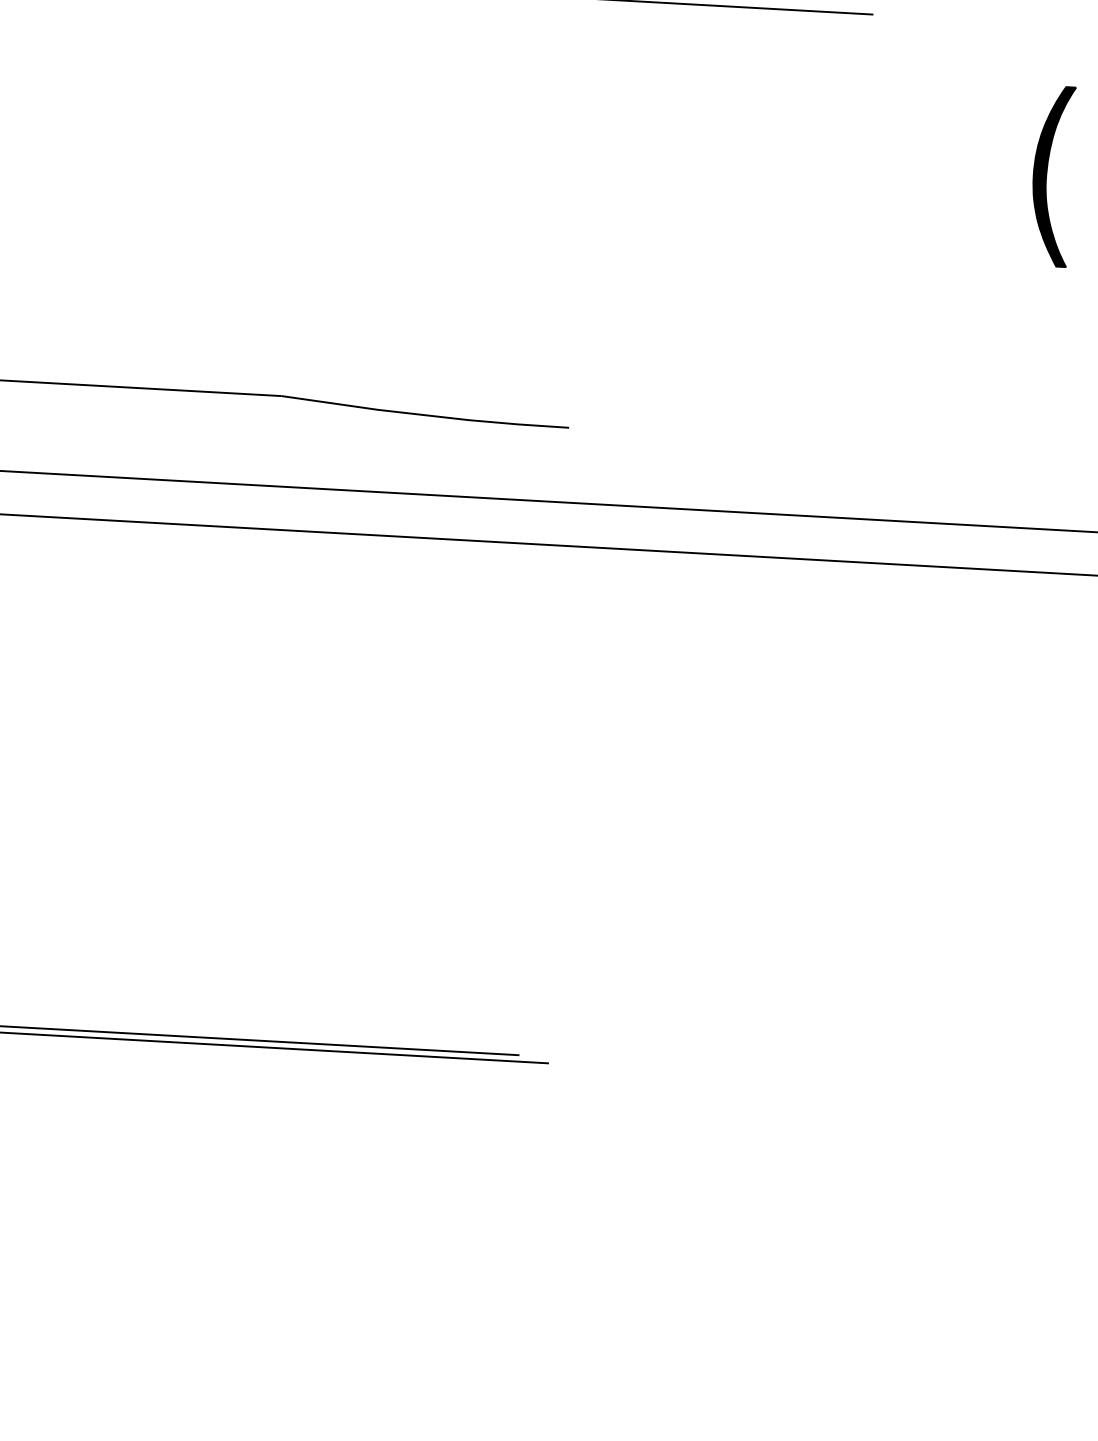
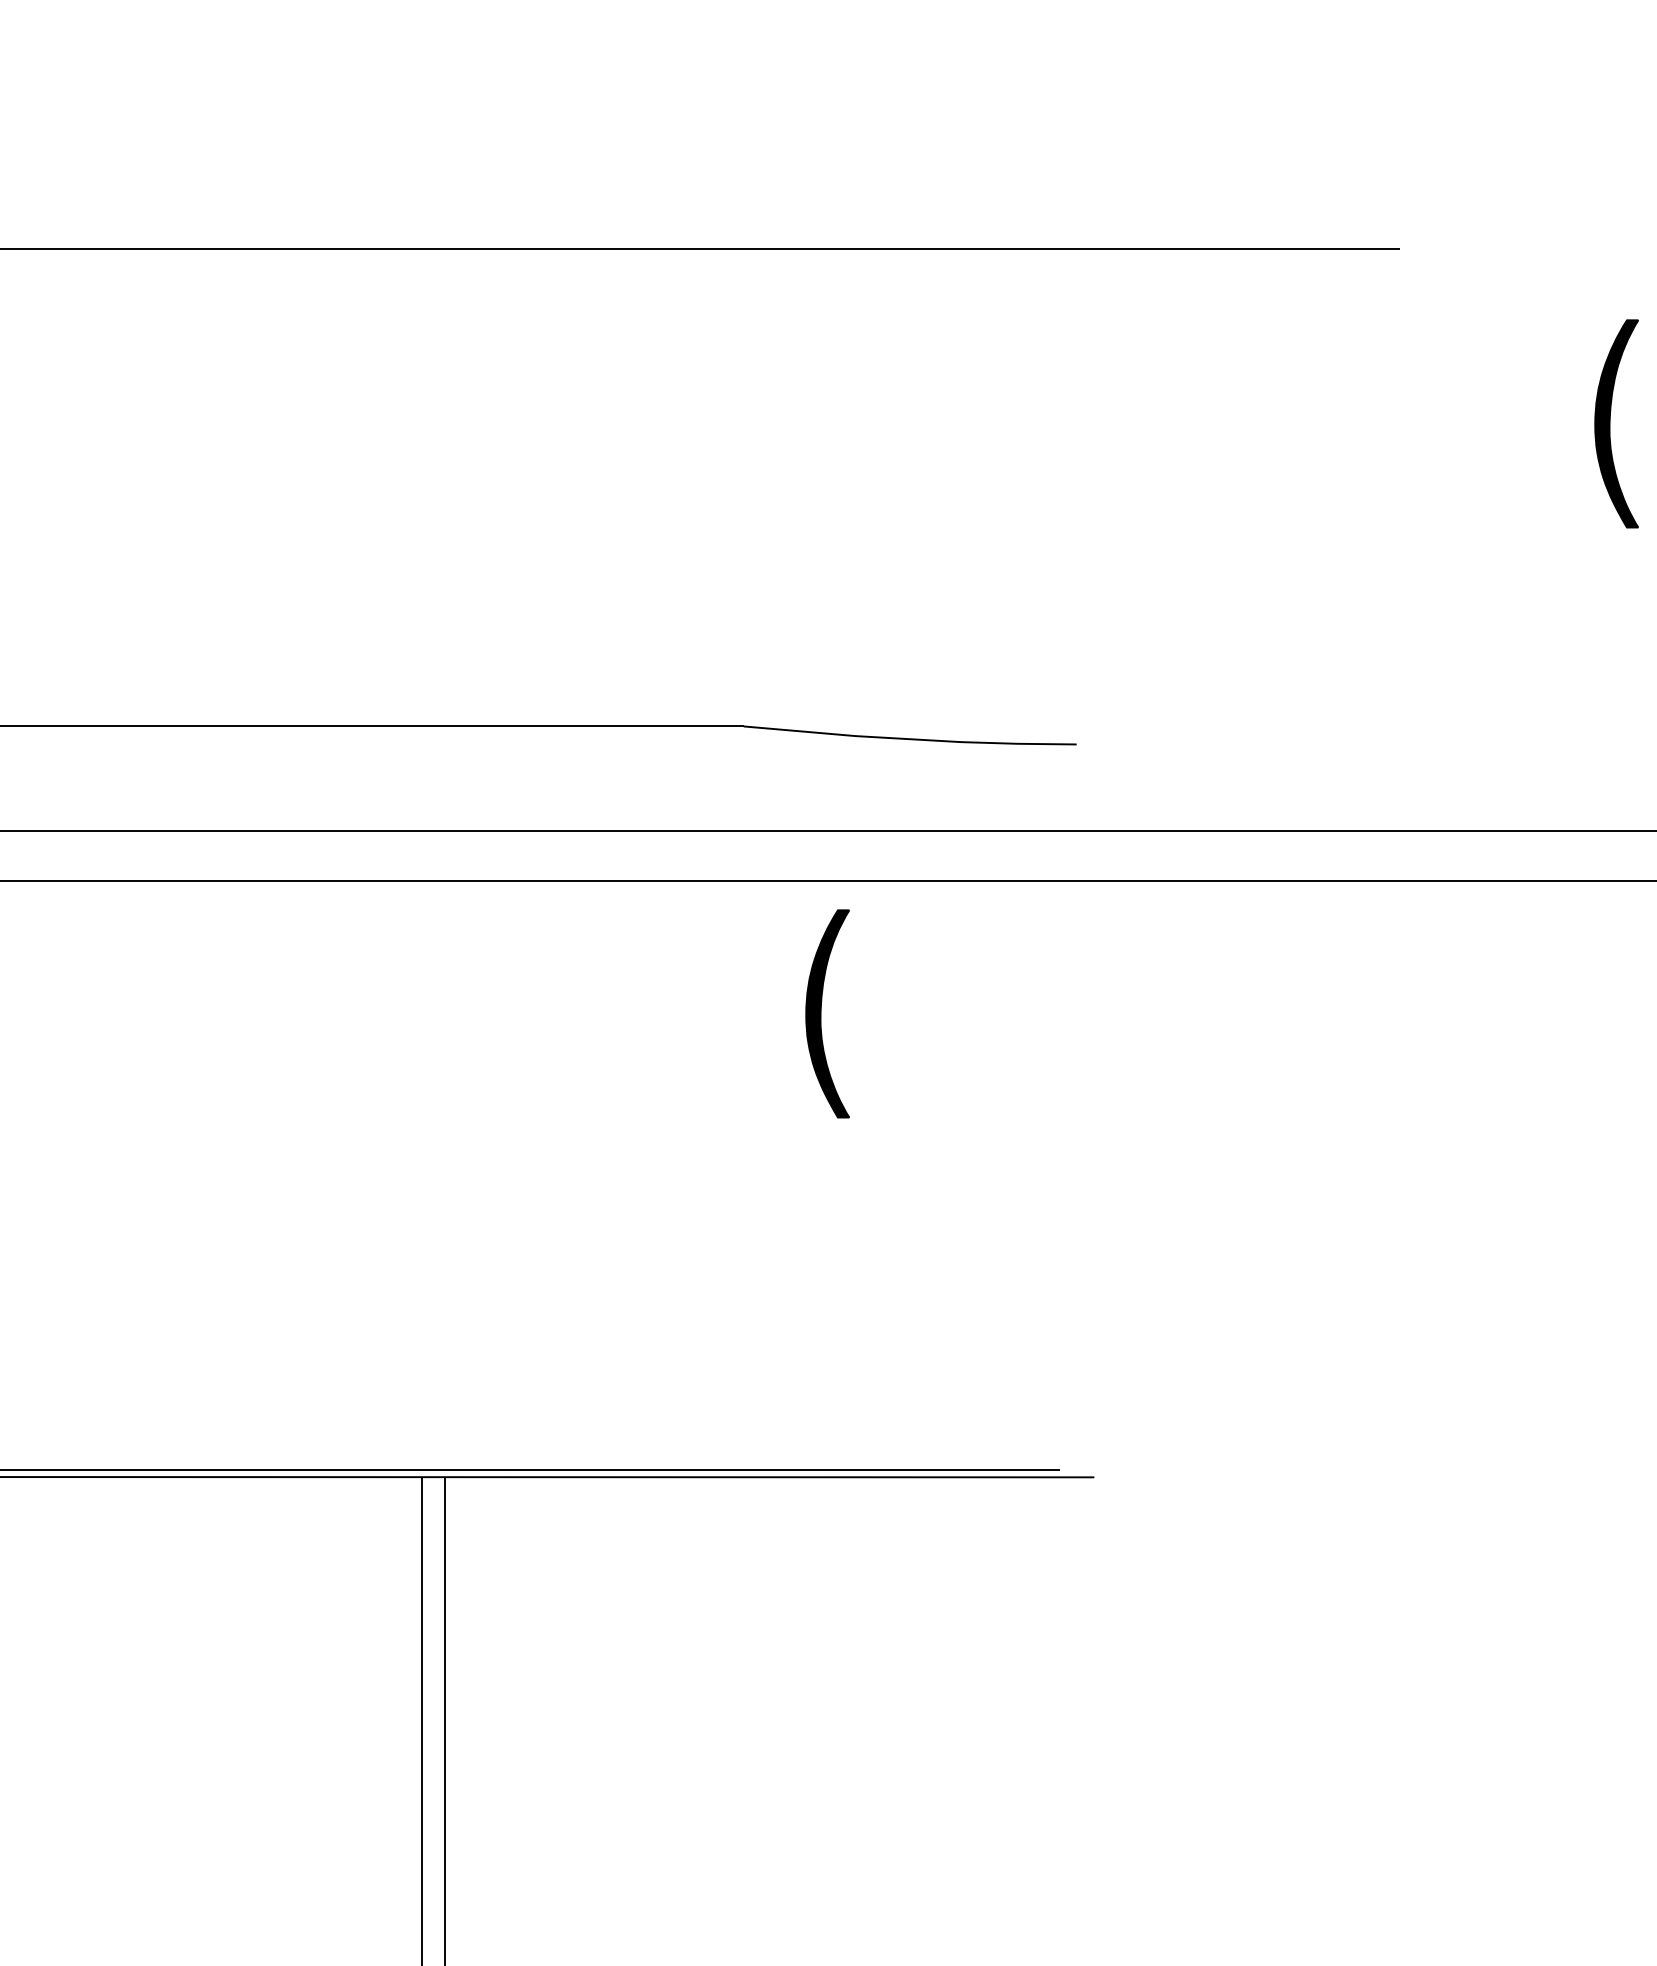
part: (340, 648) -> (827, 1013), added

